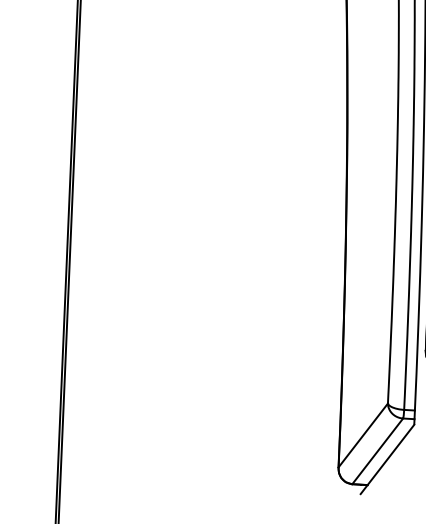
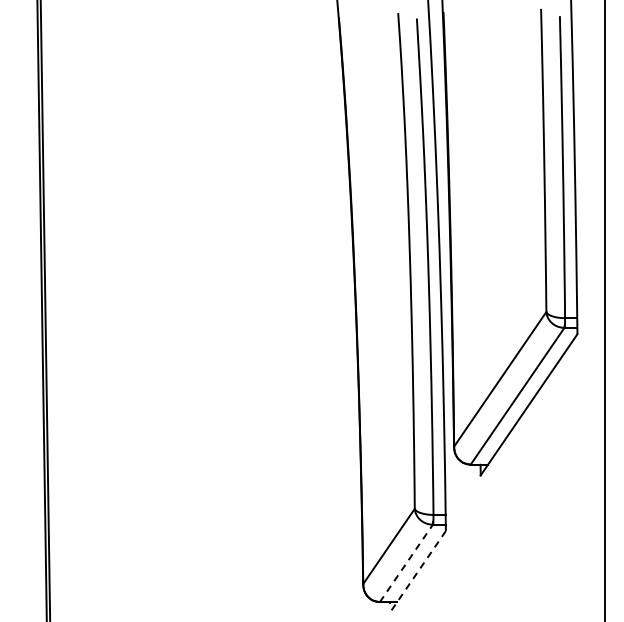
line: (377, 451) -> (406, 563), solid -> dashed
line: (387, 459) -> (417, 571), solid -> dashed

